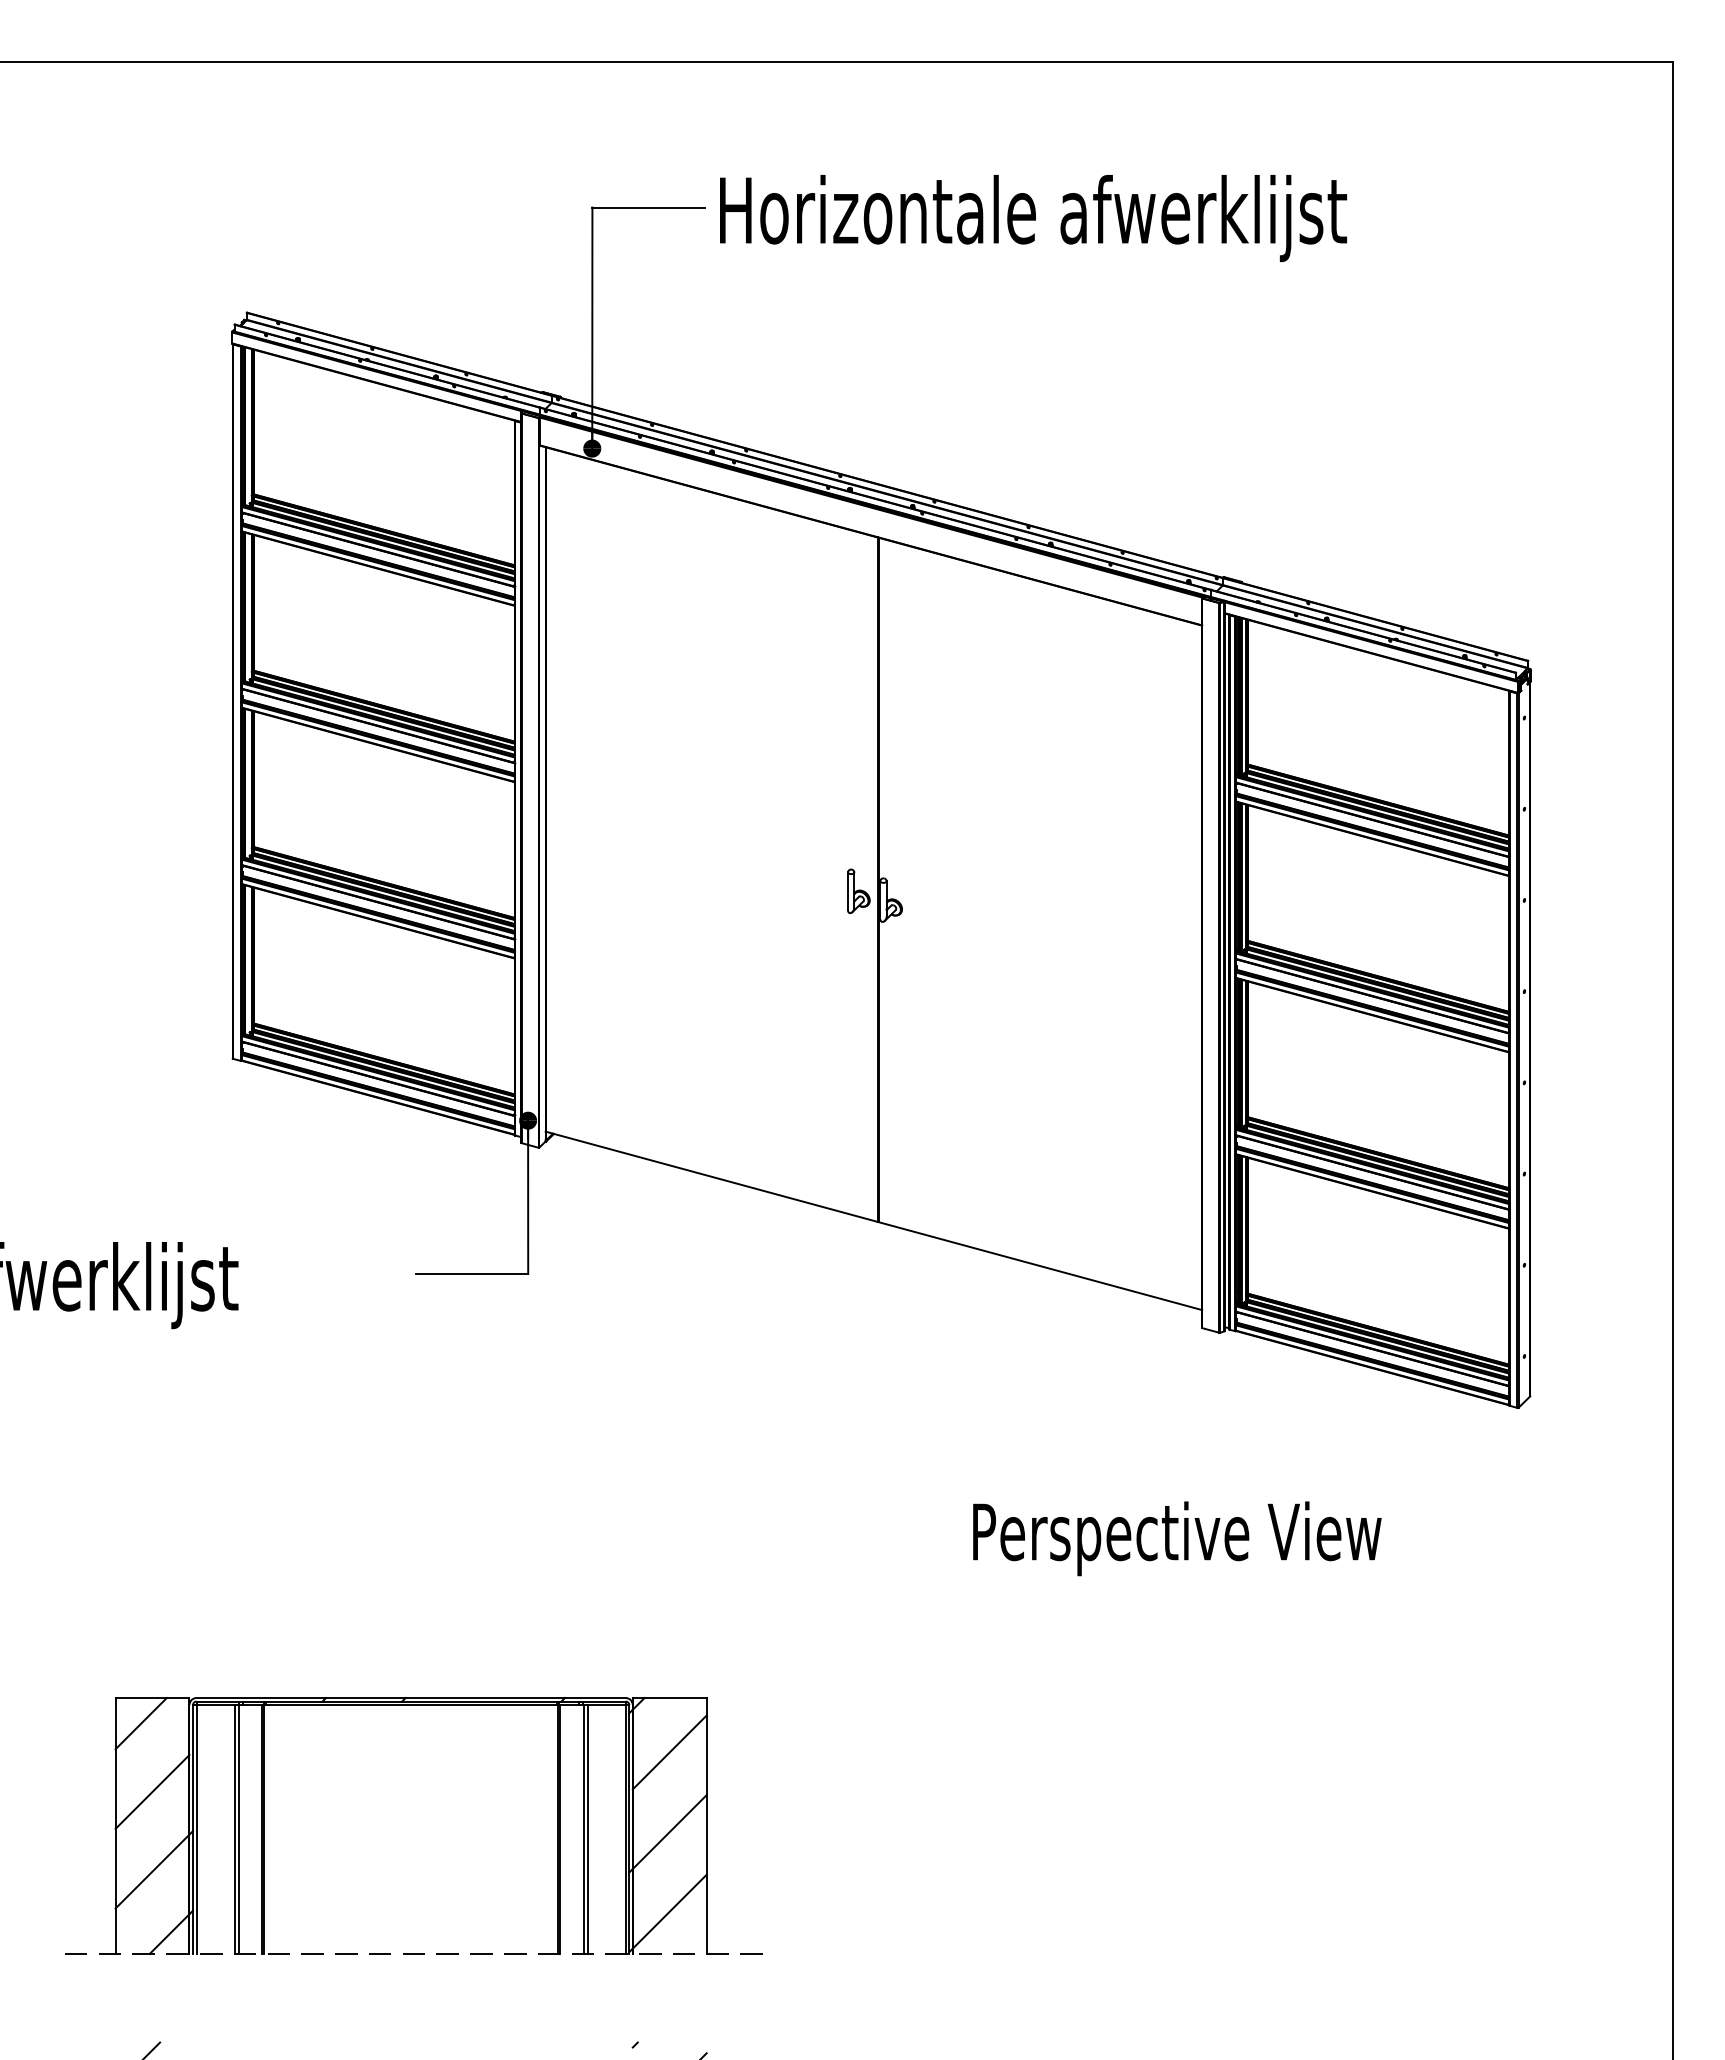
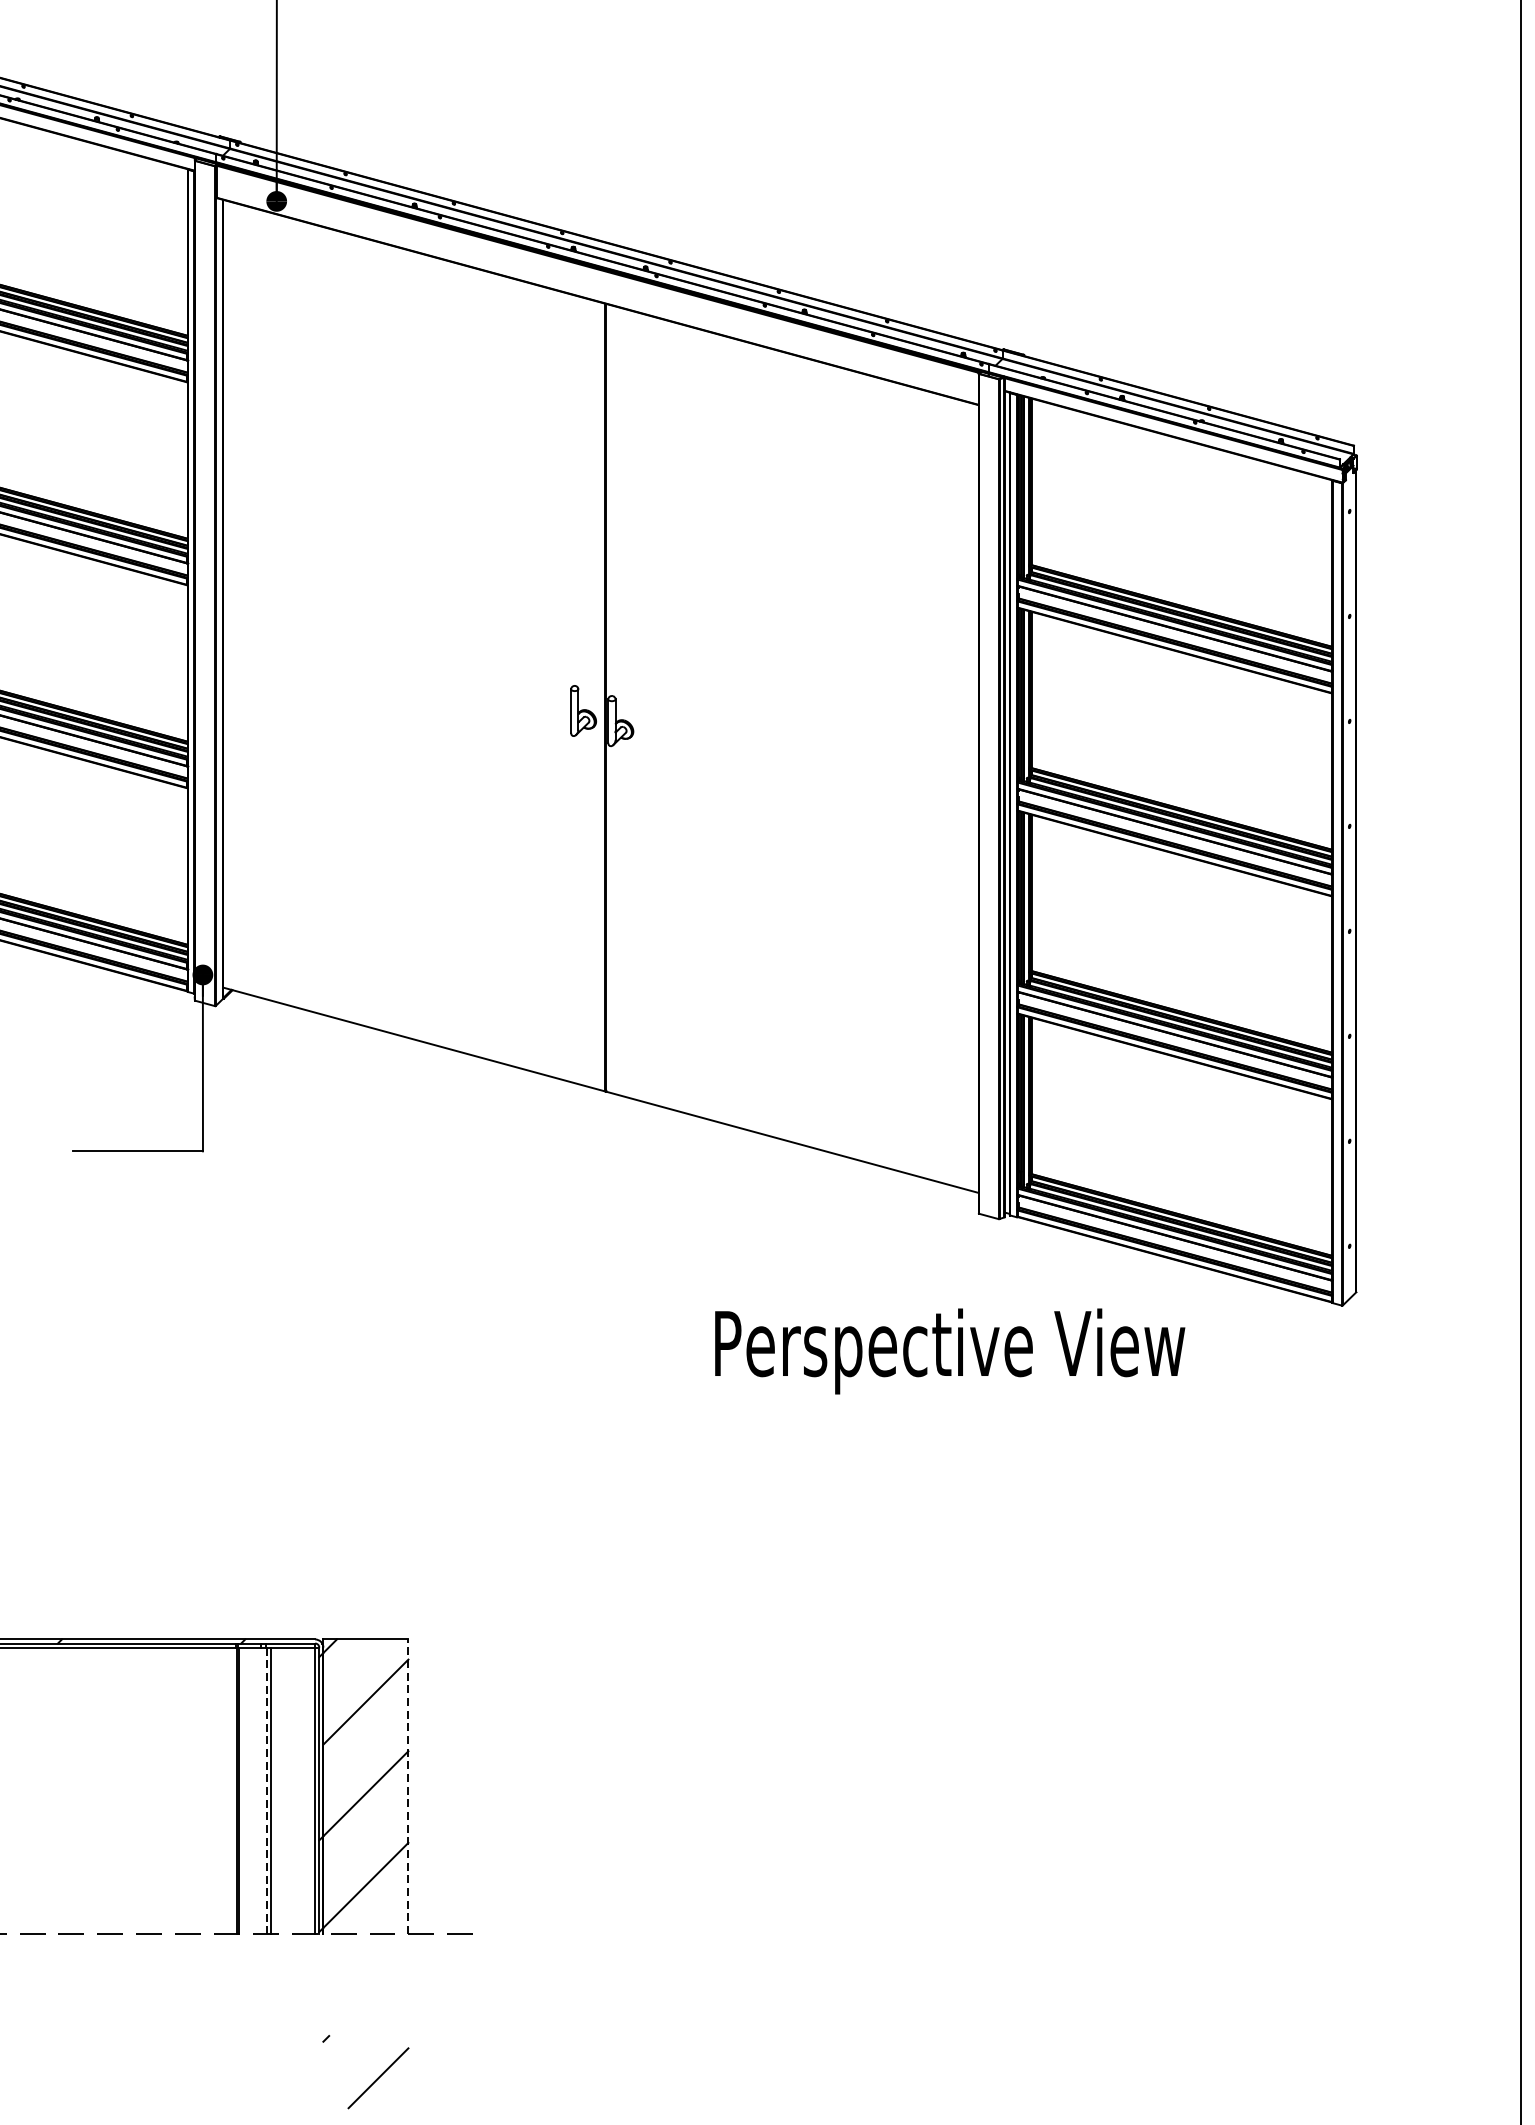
text: (1177, 1538) -> (950, 1351), moved
line: (706, 1825) -> (408, 1786), solid -> dashed
line: (583, 1829) -> (266, 1790), solid -> dashed

